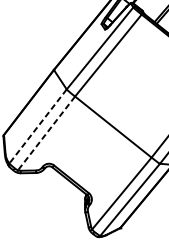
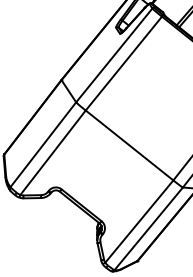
line: (38, 126) -> (43, 144), dashed -> solid
line: (46, 134) -> (52, 153), dashed -> solid

